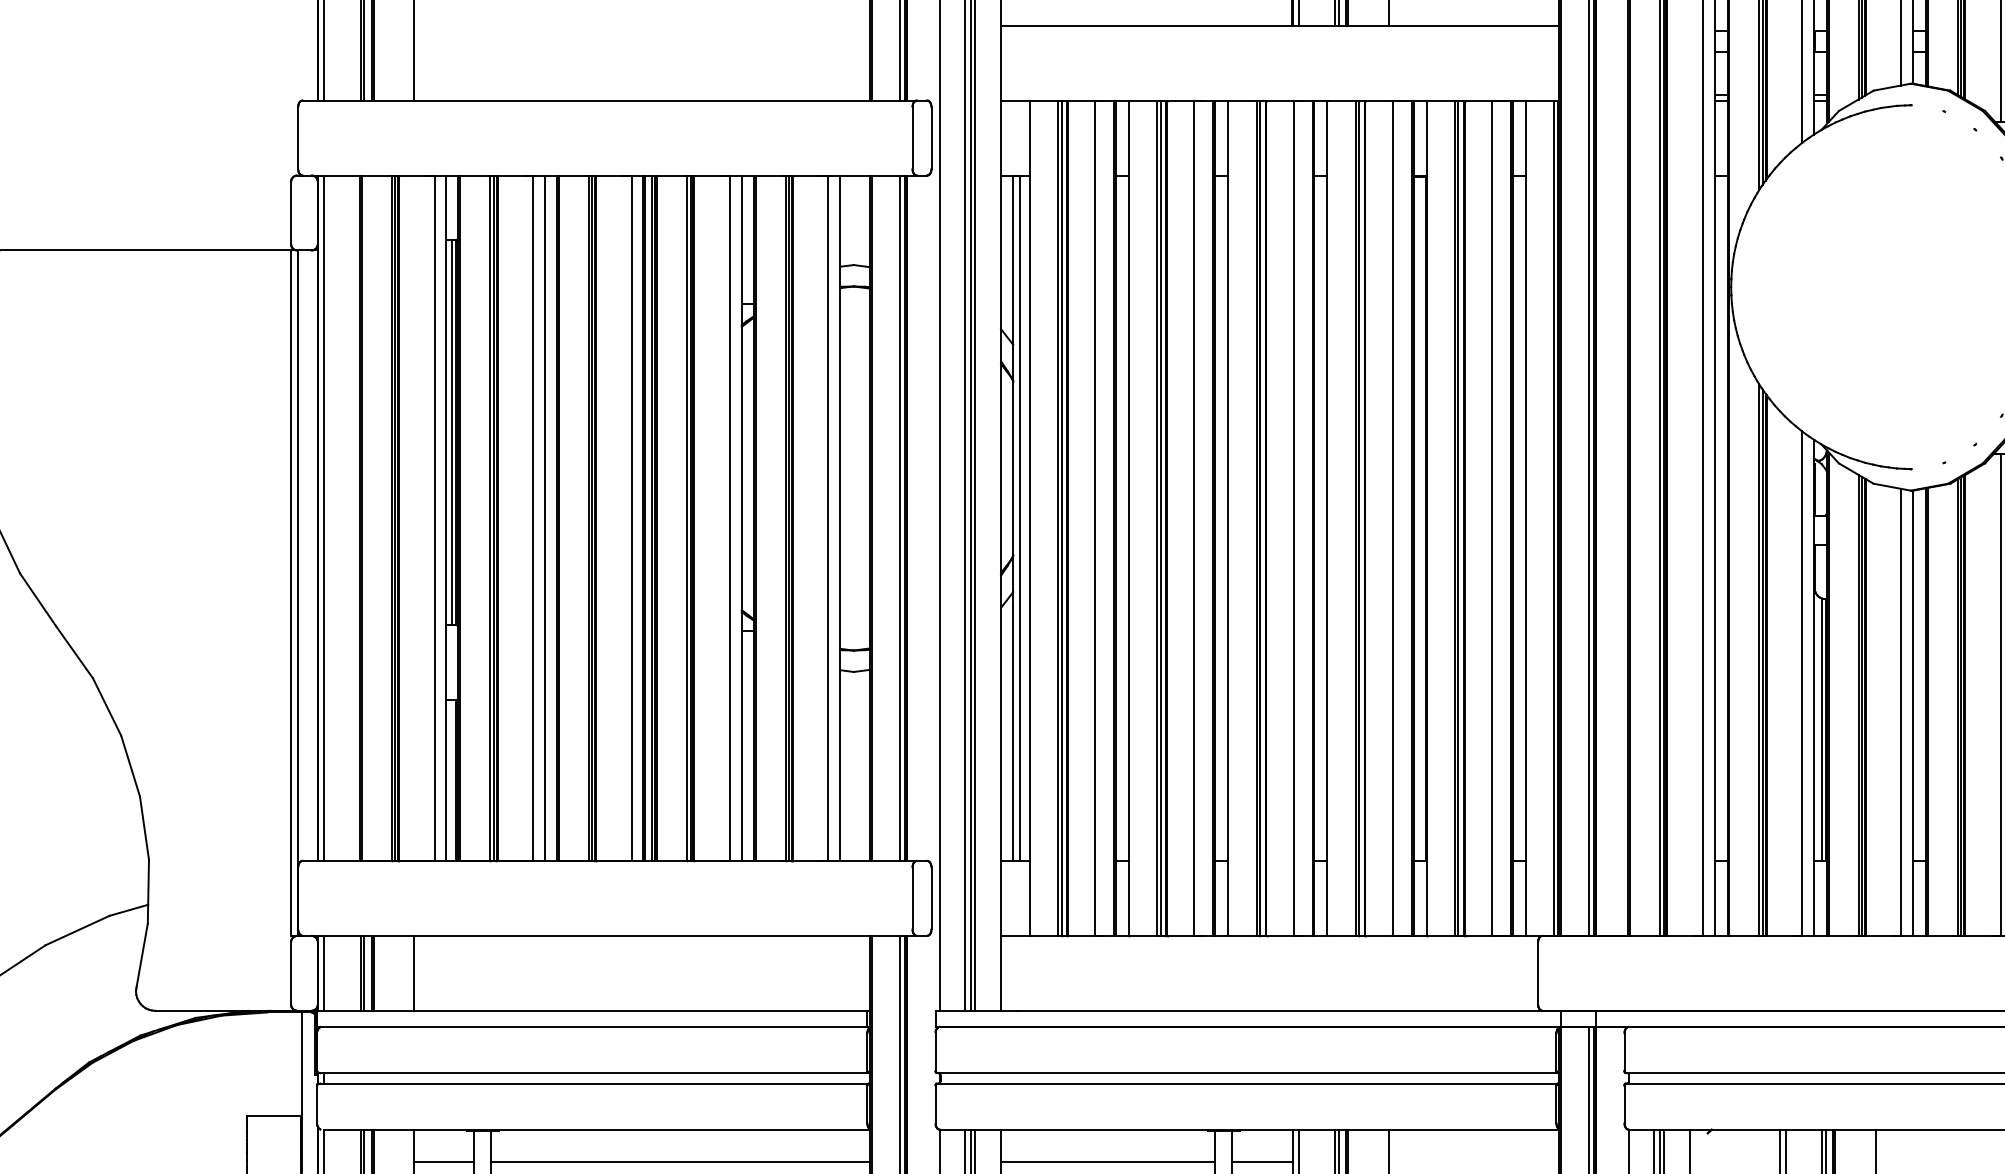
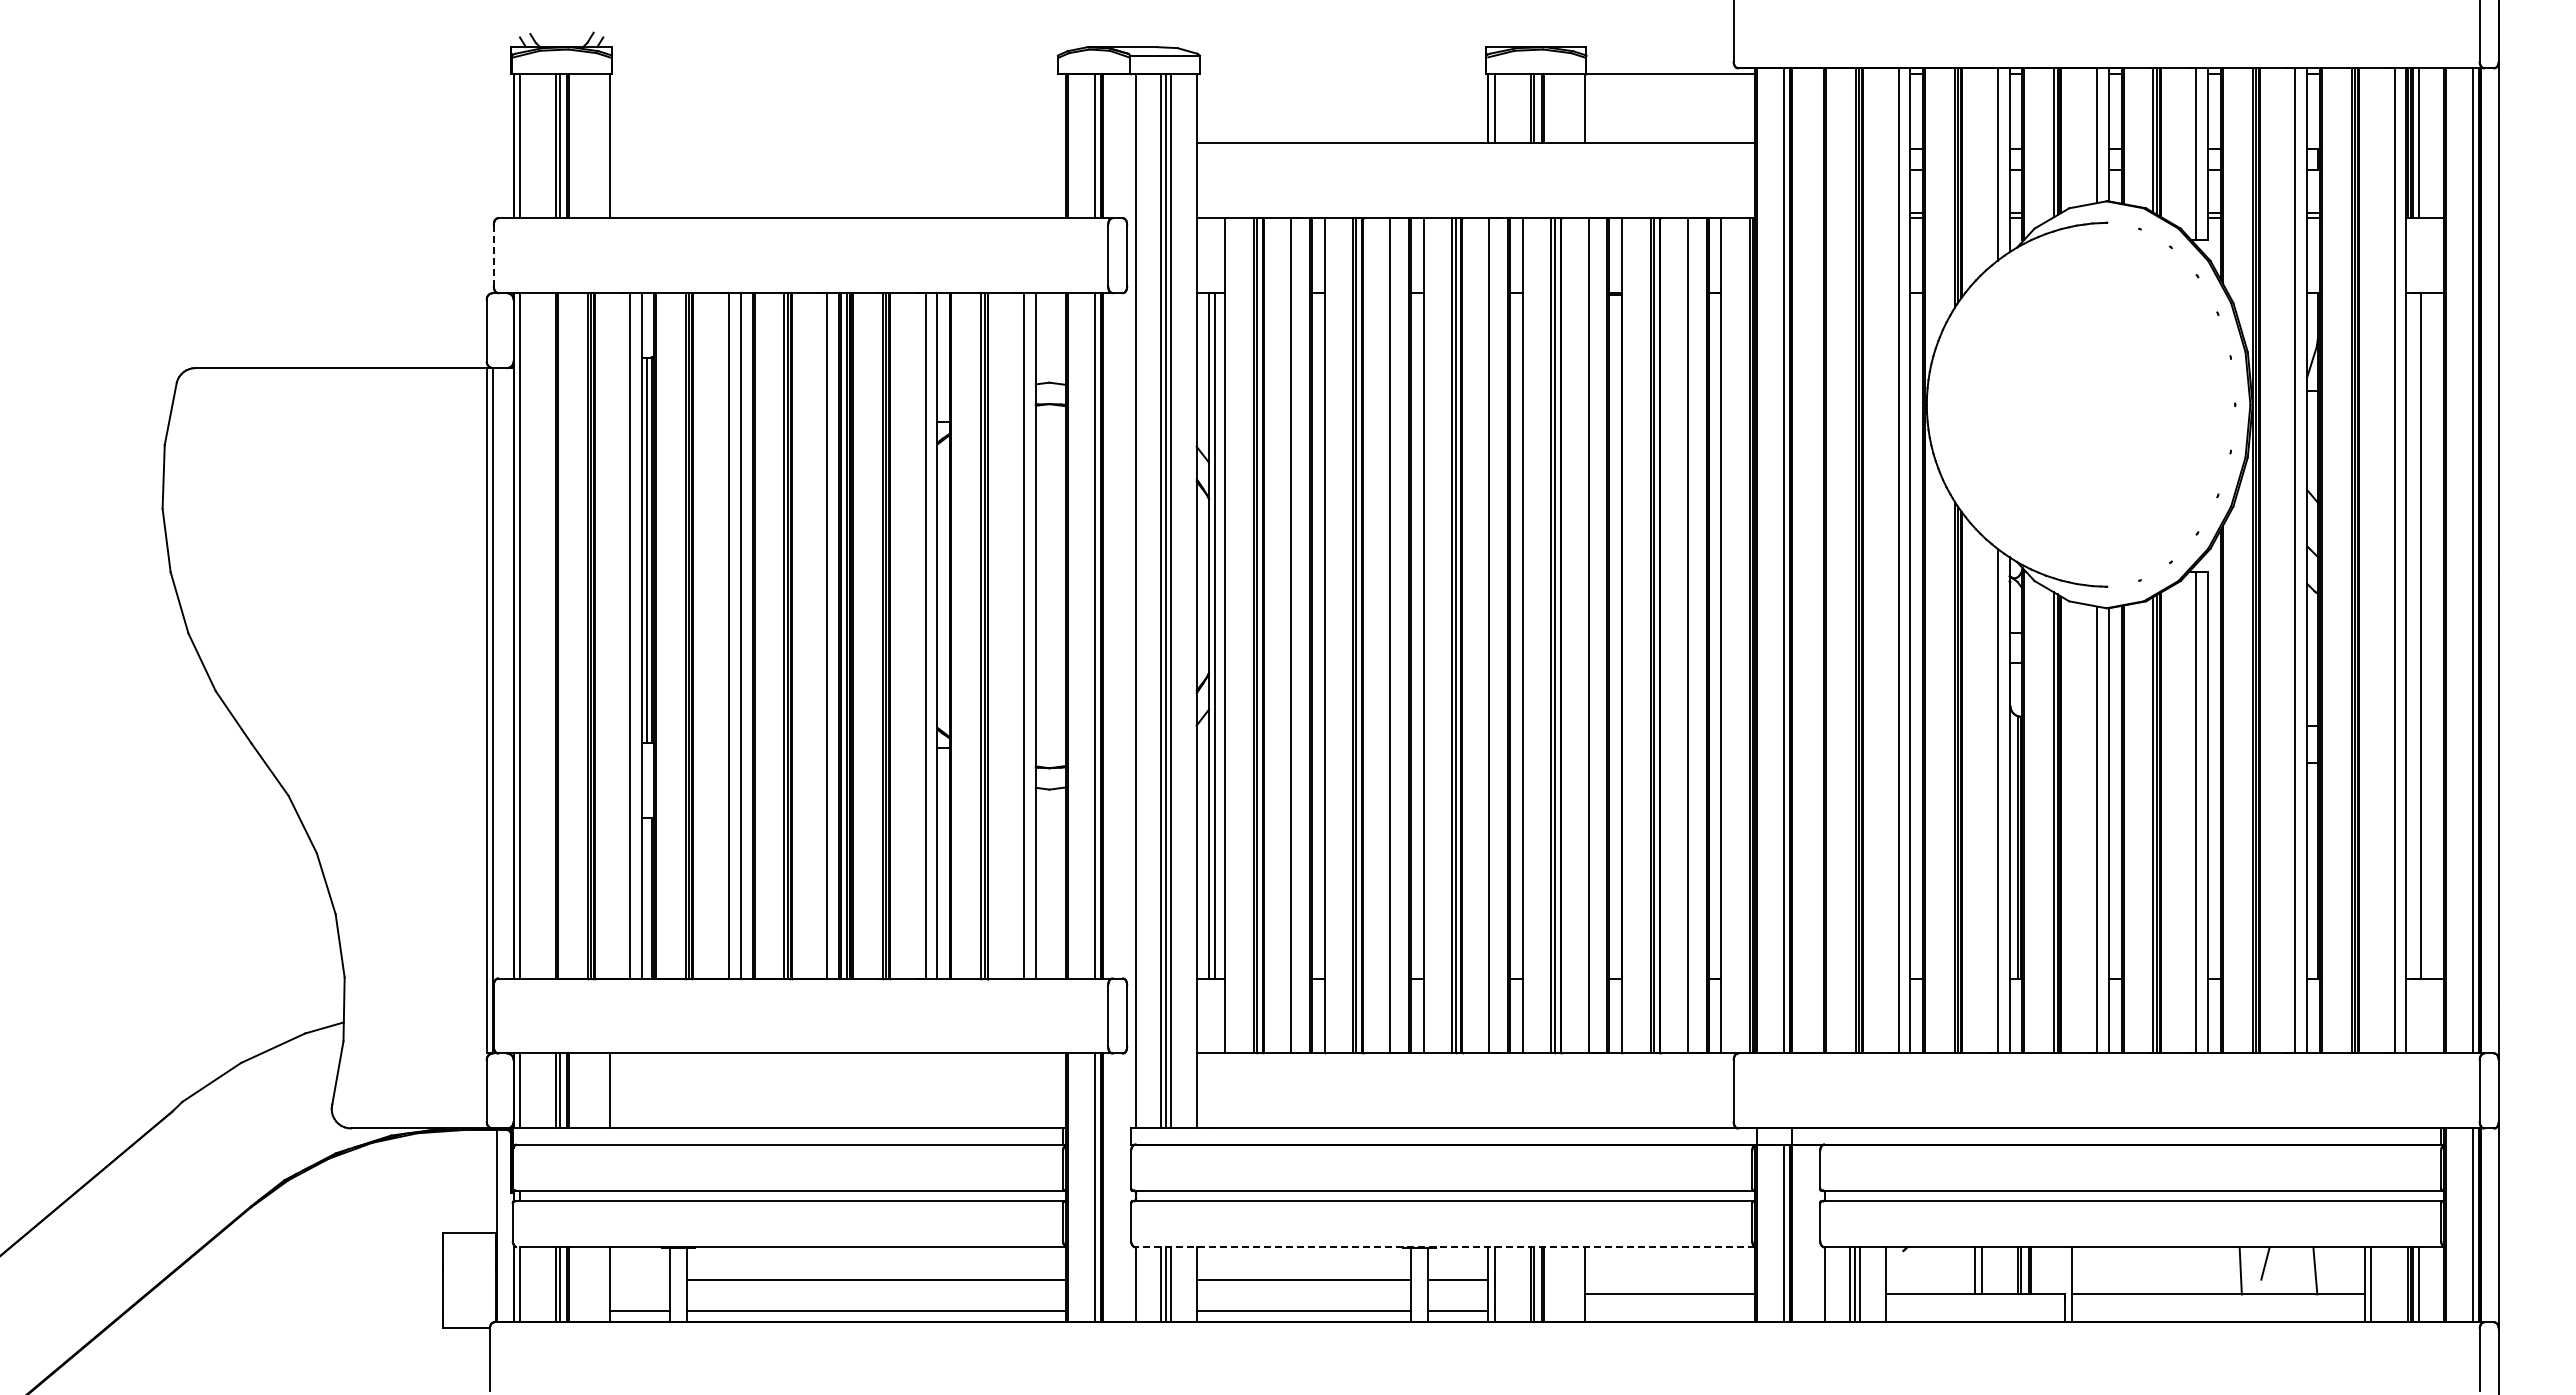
line: (297, 138) -> (493, 256), solid -> dashed
line: (1249, 1129) -> (1445, 1247), solid -> dashed
line: (443, 1161) -> (639, 1279), removed

